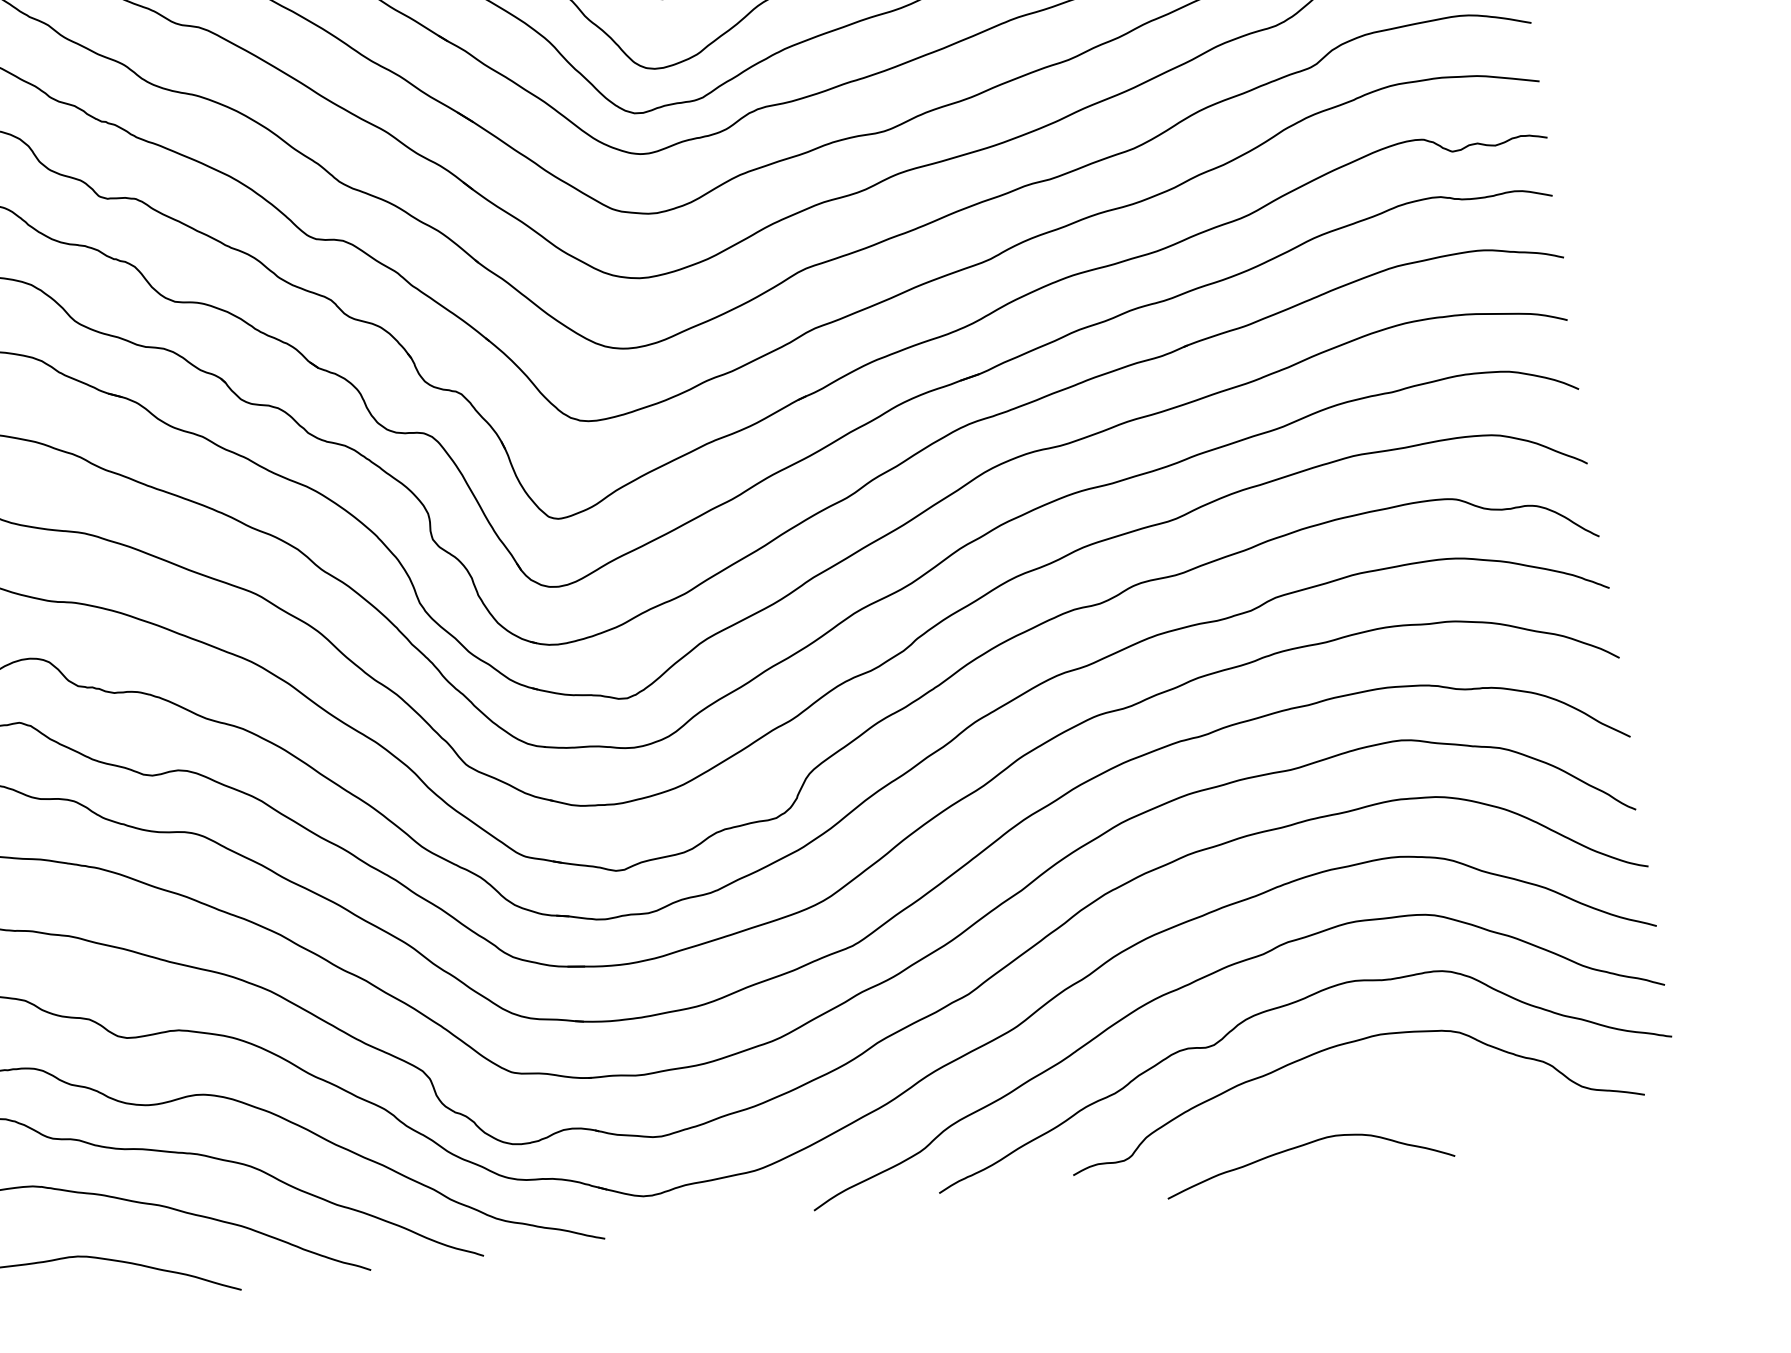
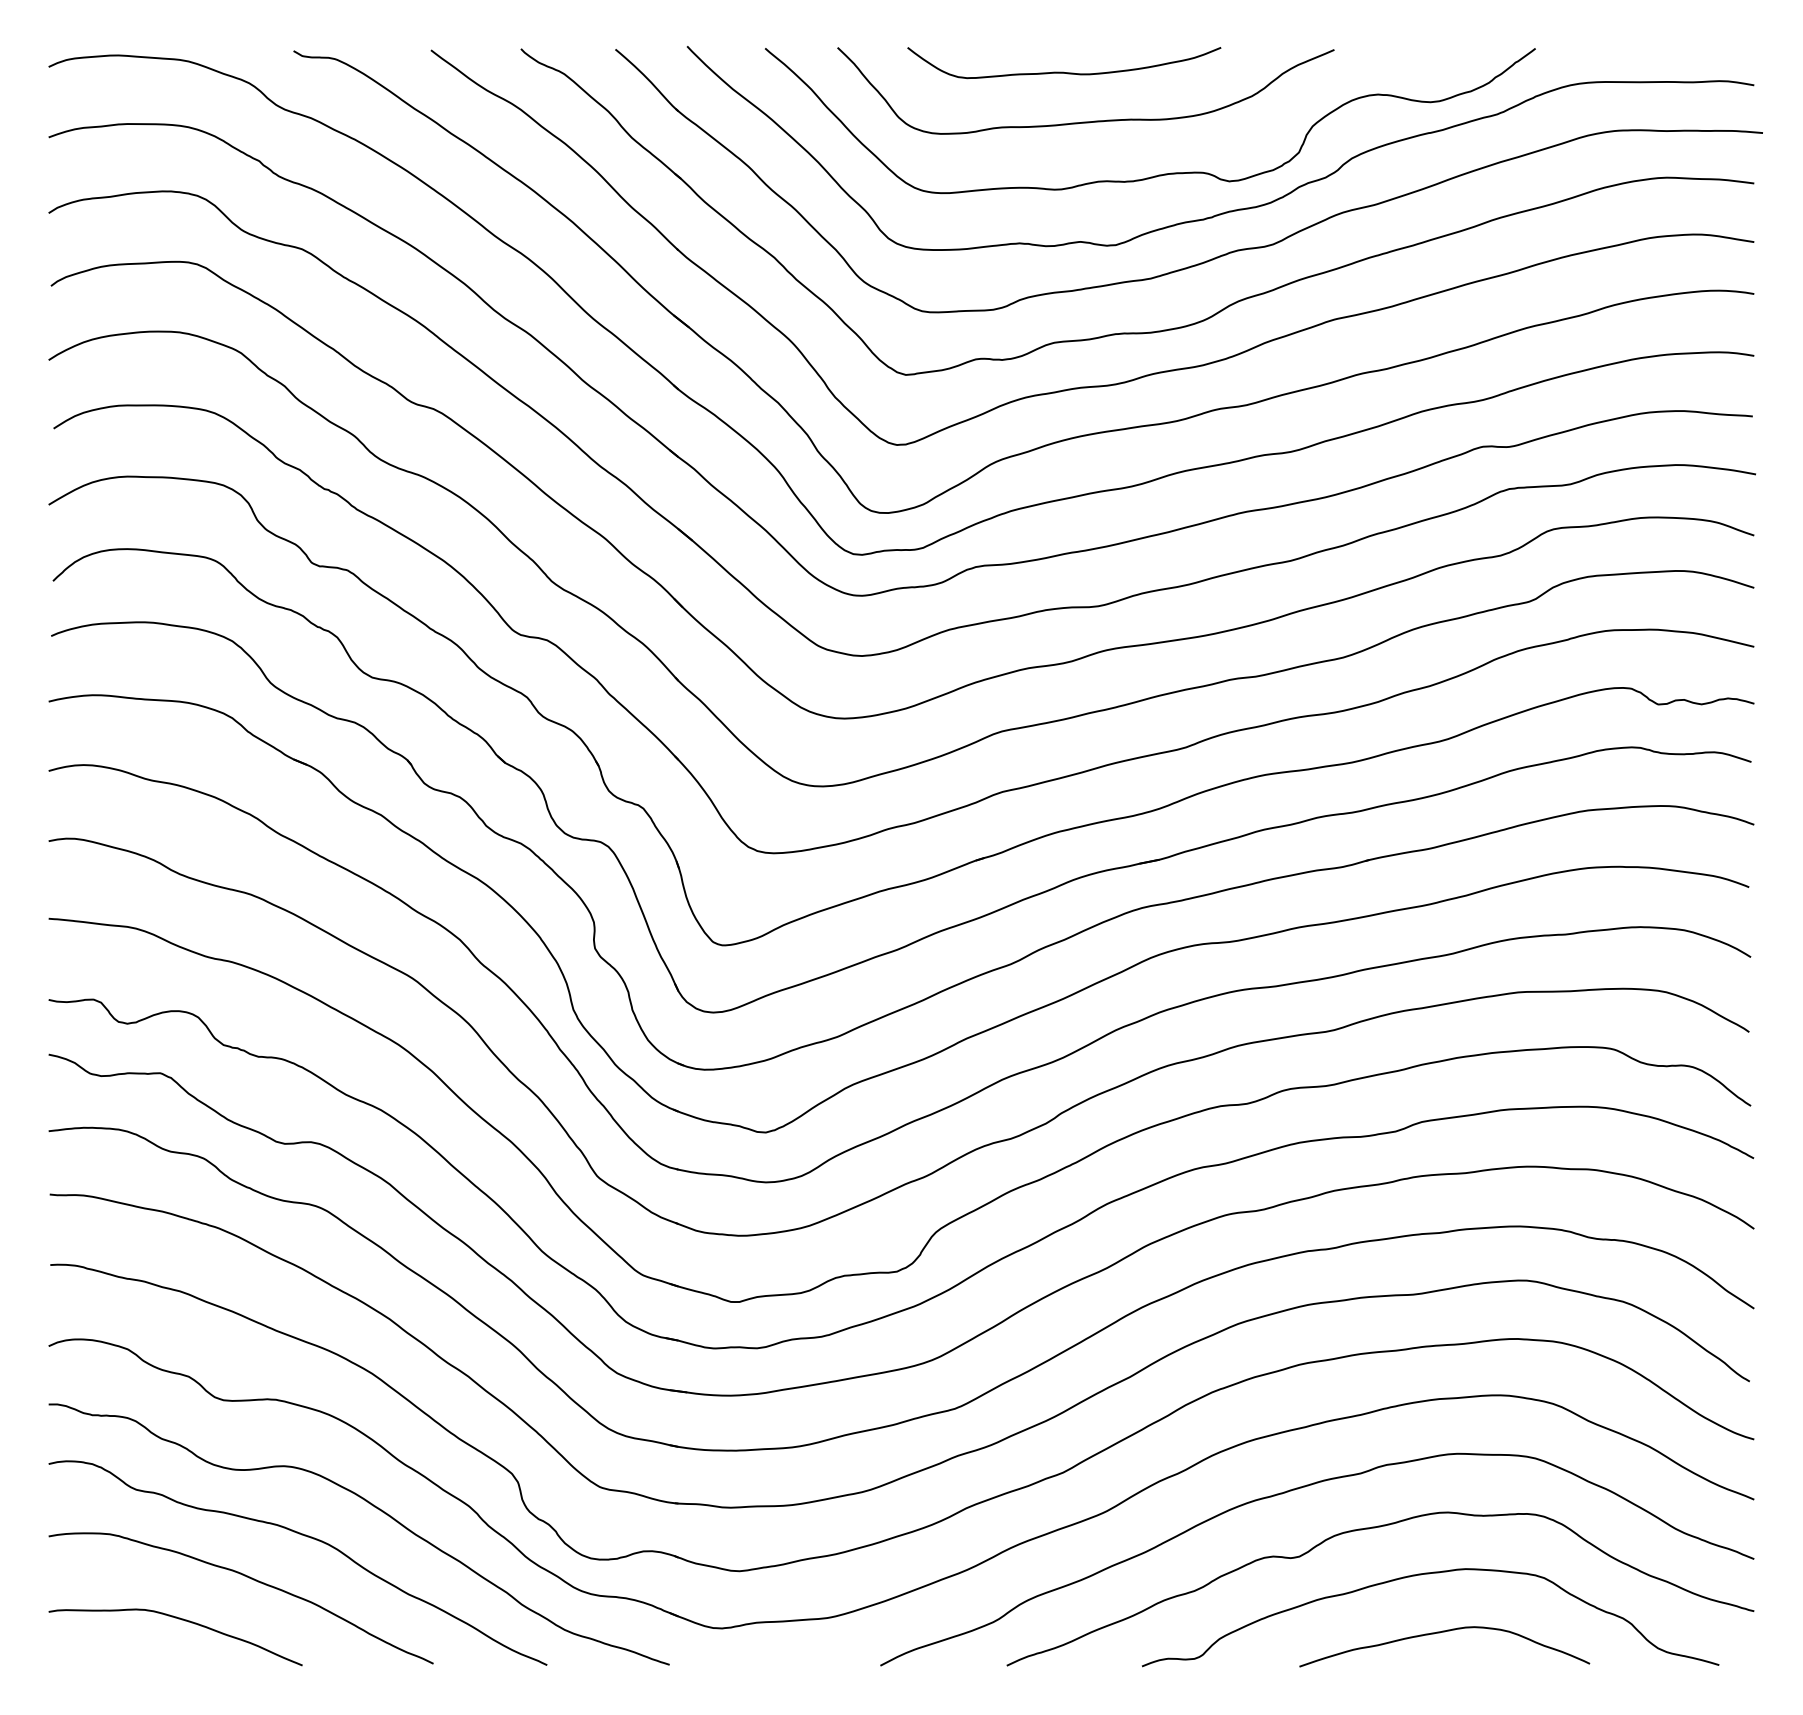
curve: (1302, 1146) -> (1440, 1633), moved

